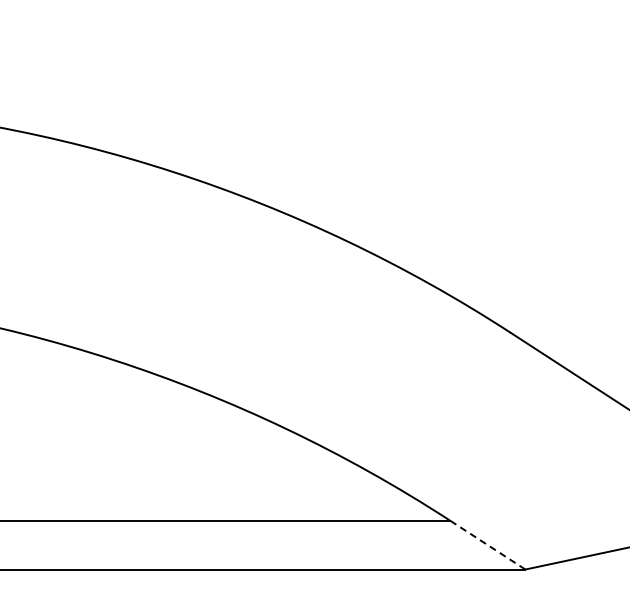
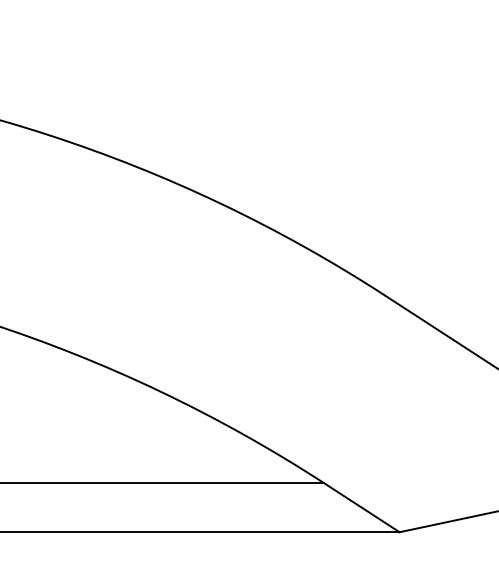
line: (487, 544) -> (361, 507), dashed -> solid

